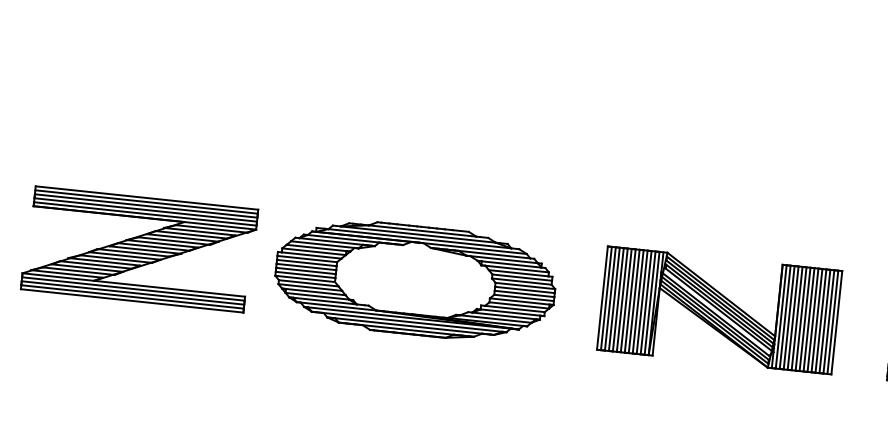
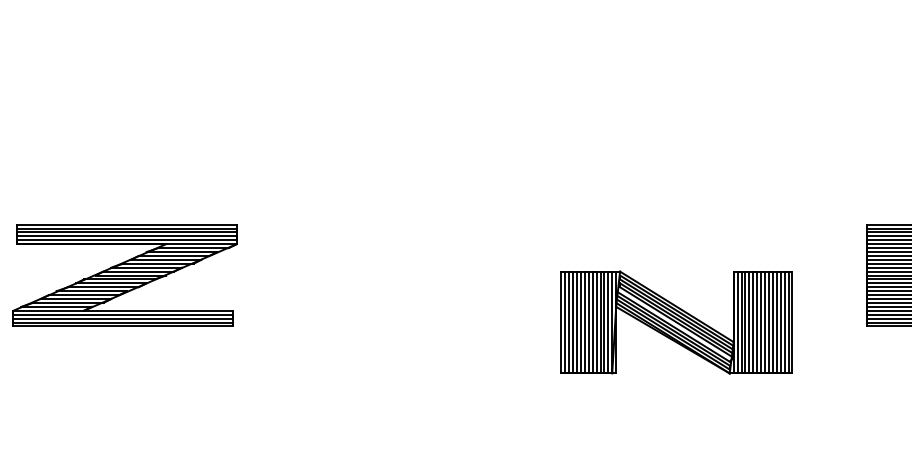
part: (415, 280) -> (397, 277), removed
part: (719, 310) -> (676, 322), moved

